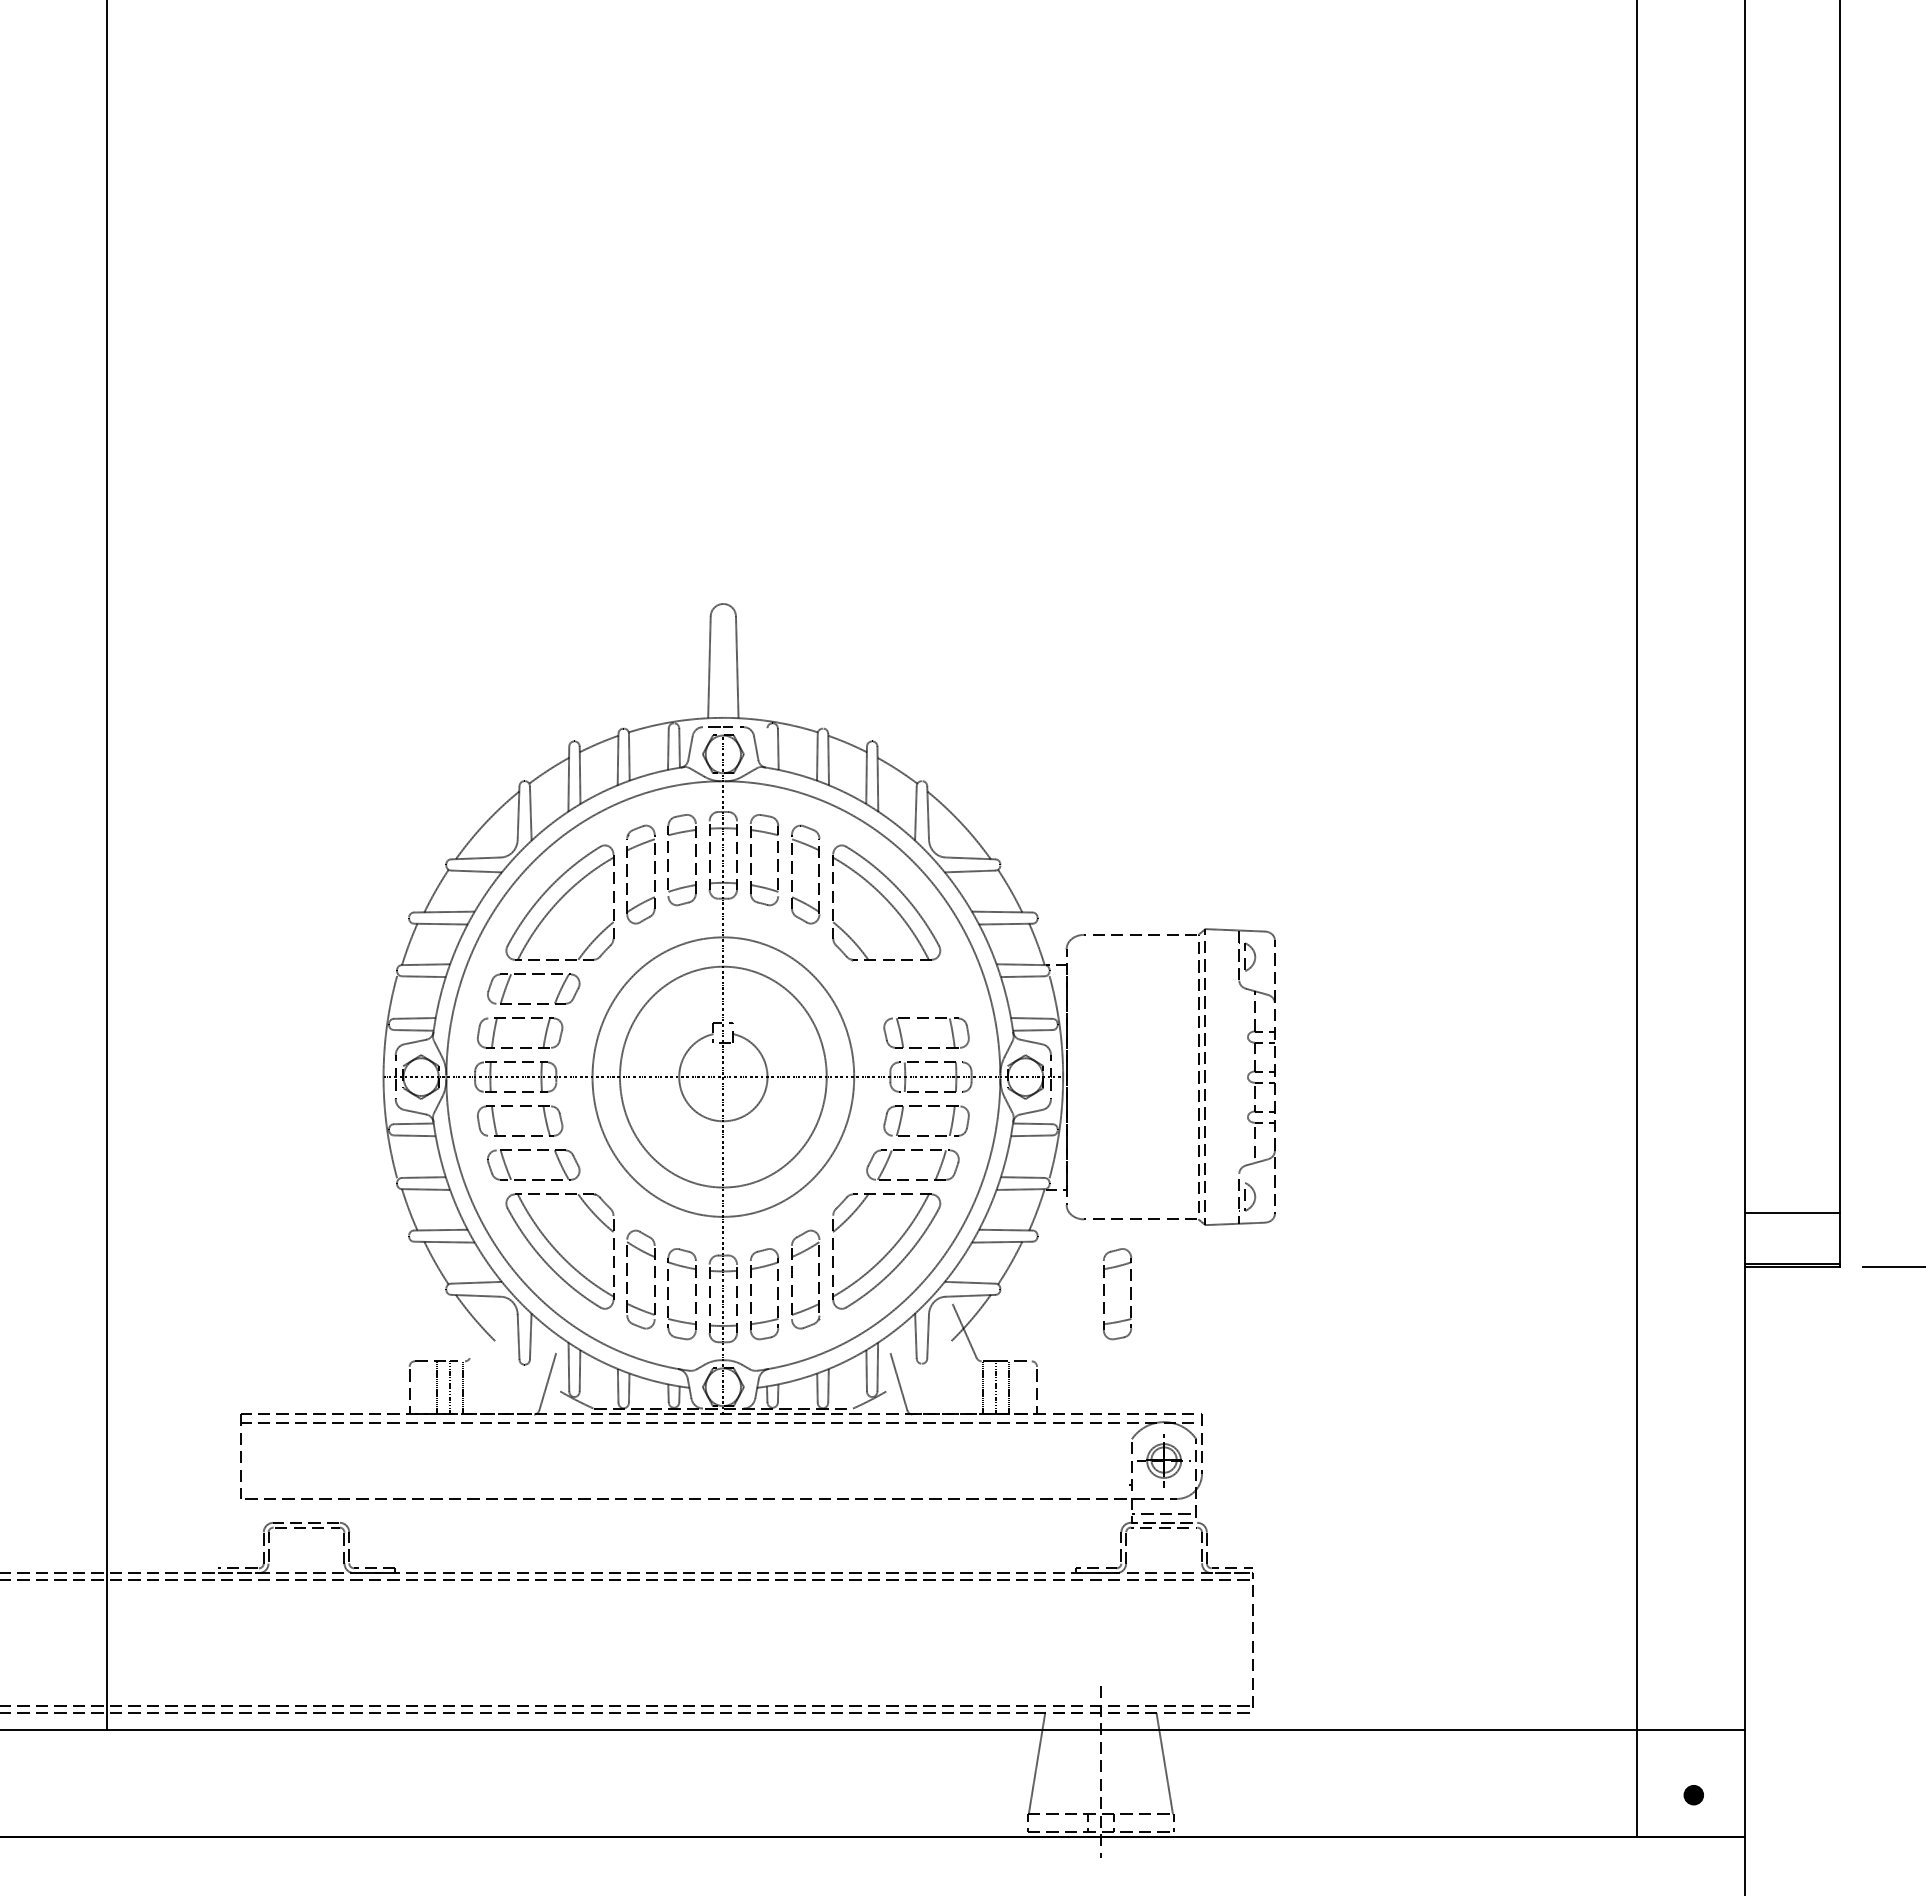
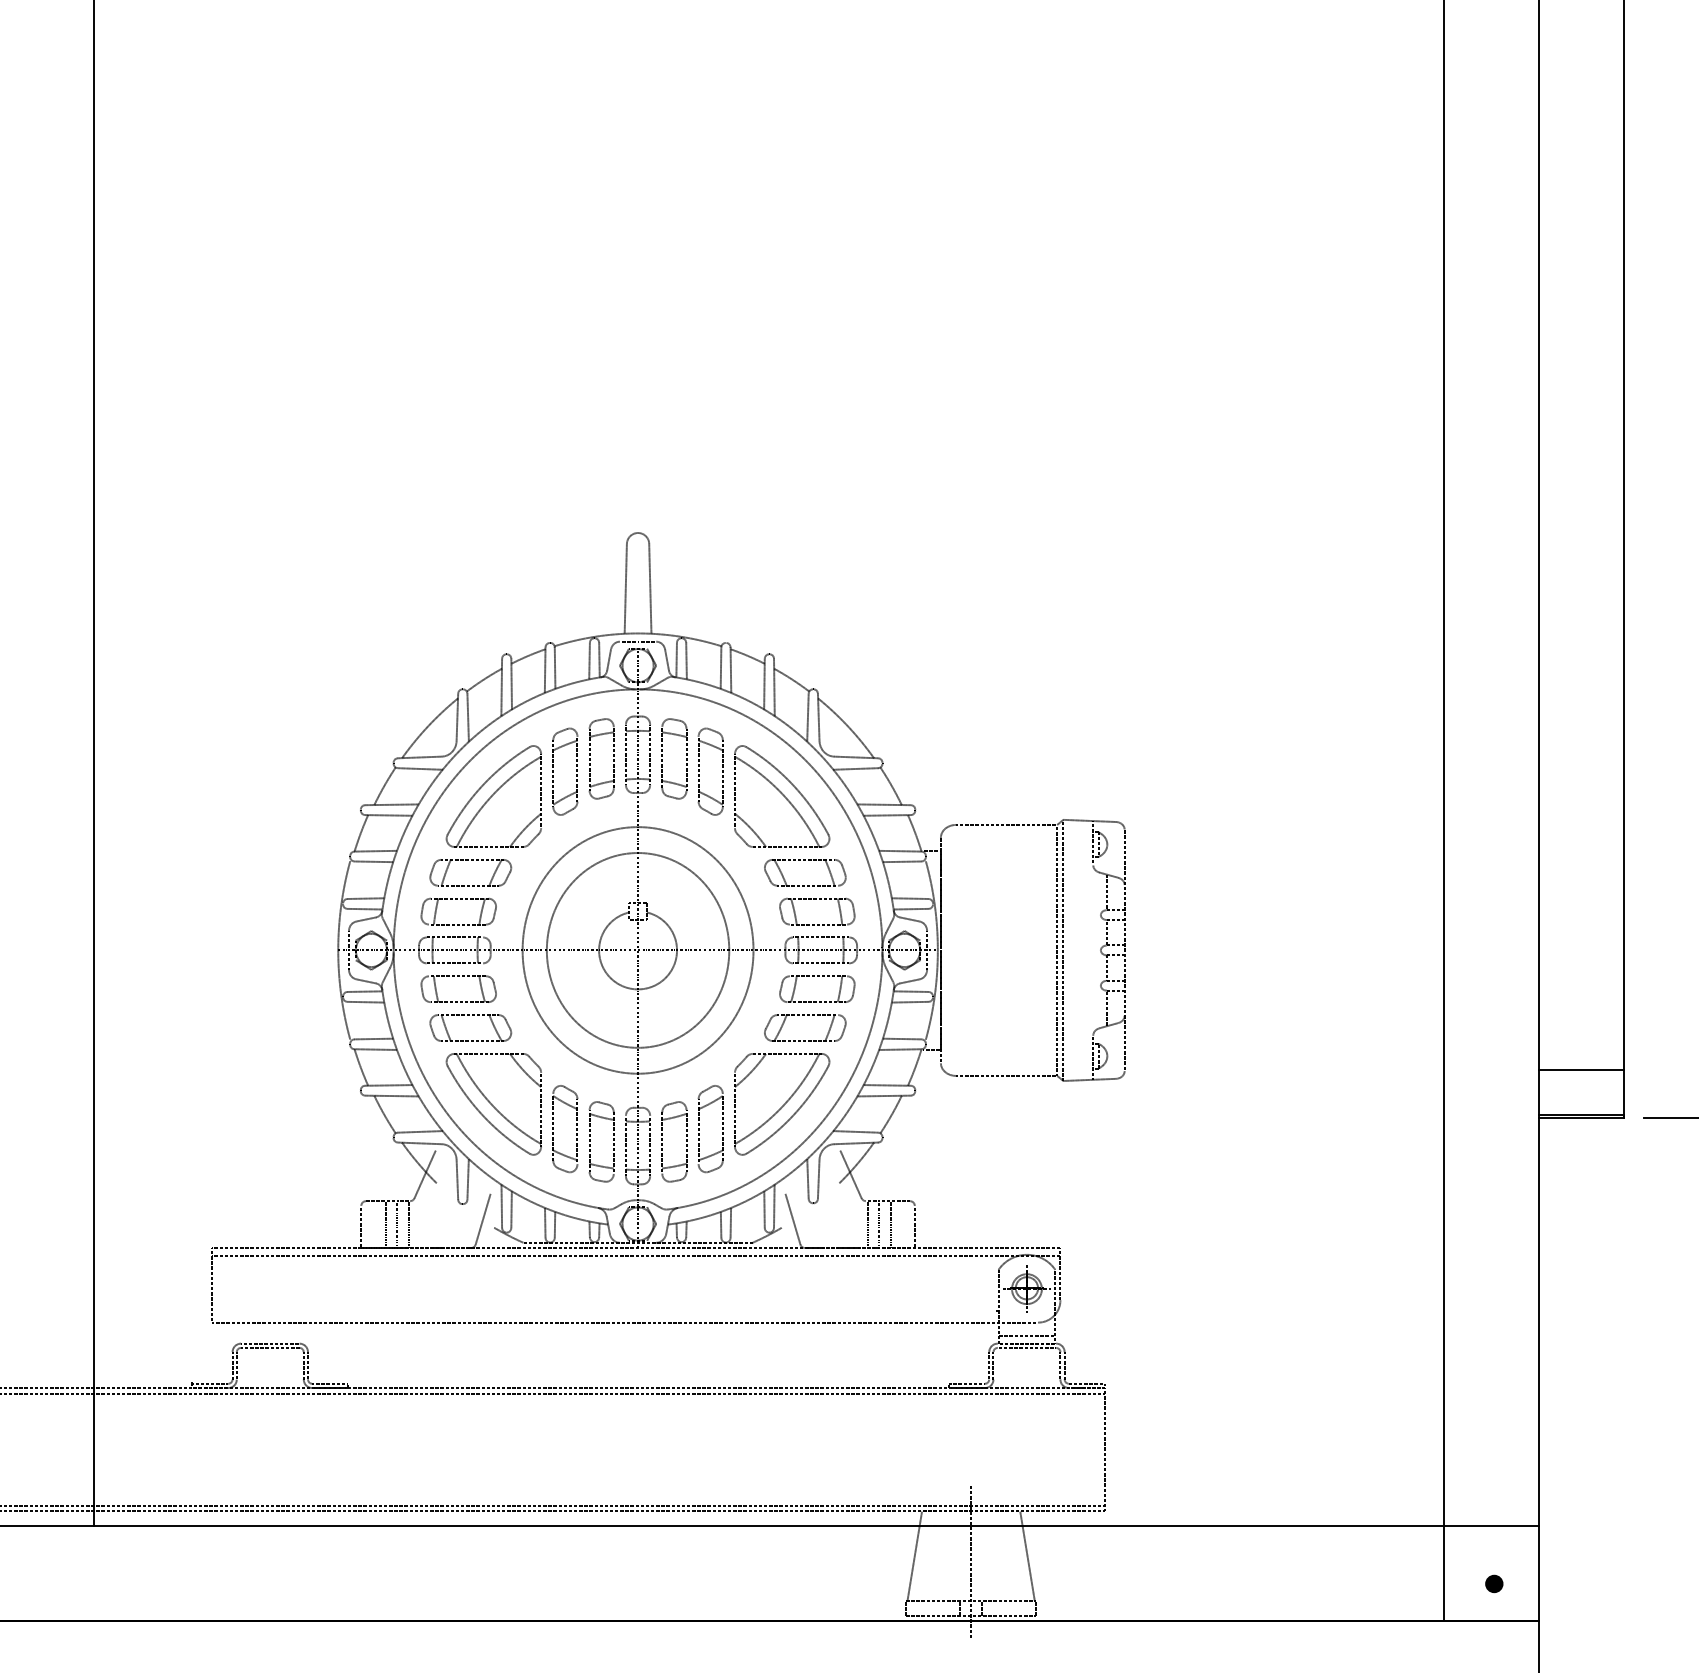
line: (766, 747) -> (676, 659), added
part: (908, 974) -> (801, 859), added
part: (1104, 1294) -> (974, 1142), removed
line: (481, 1331) -> (424, 1174), added

